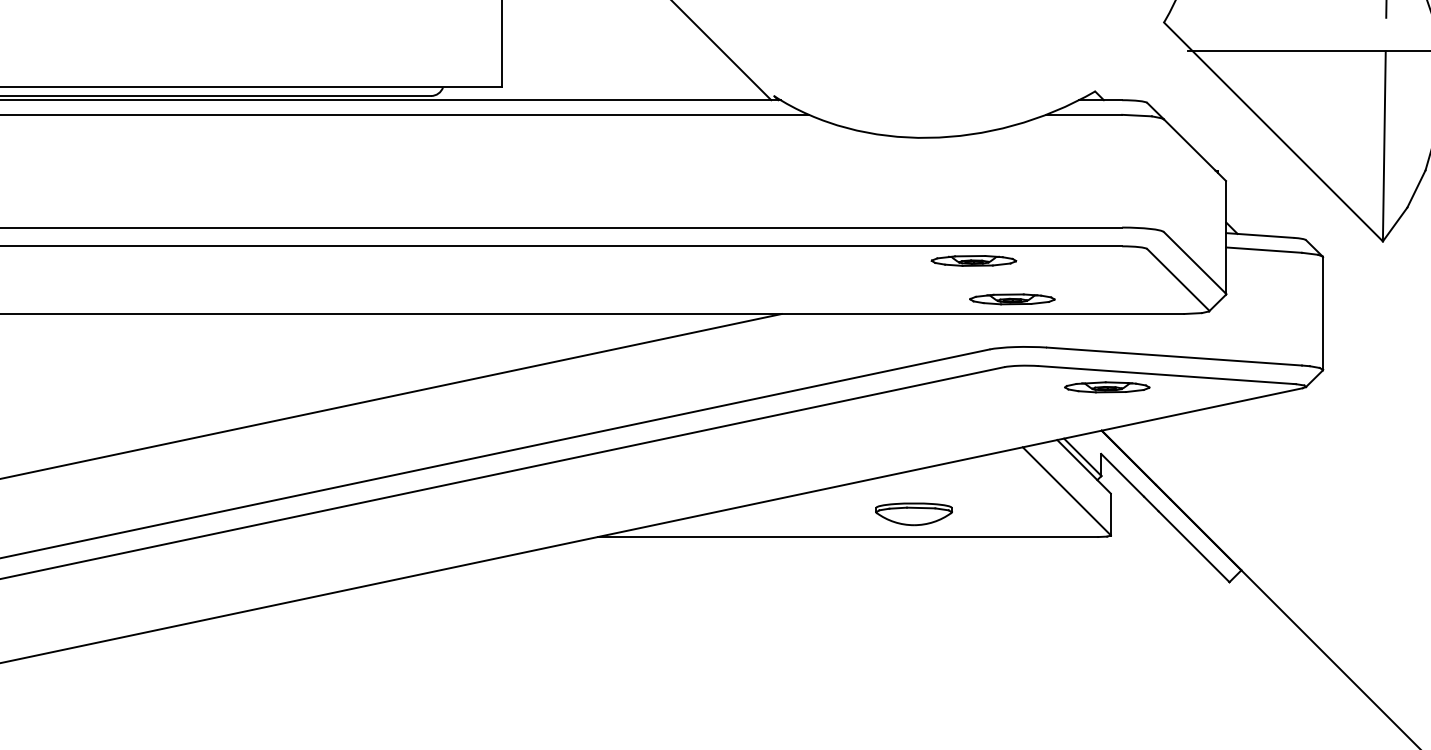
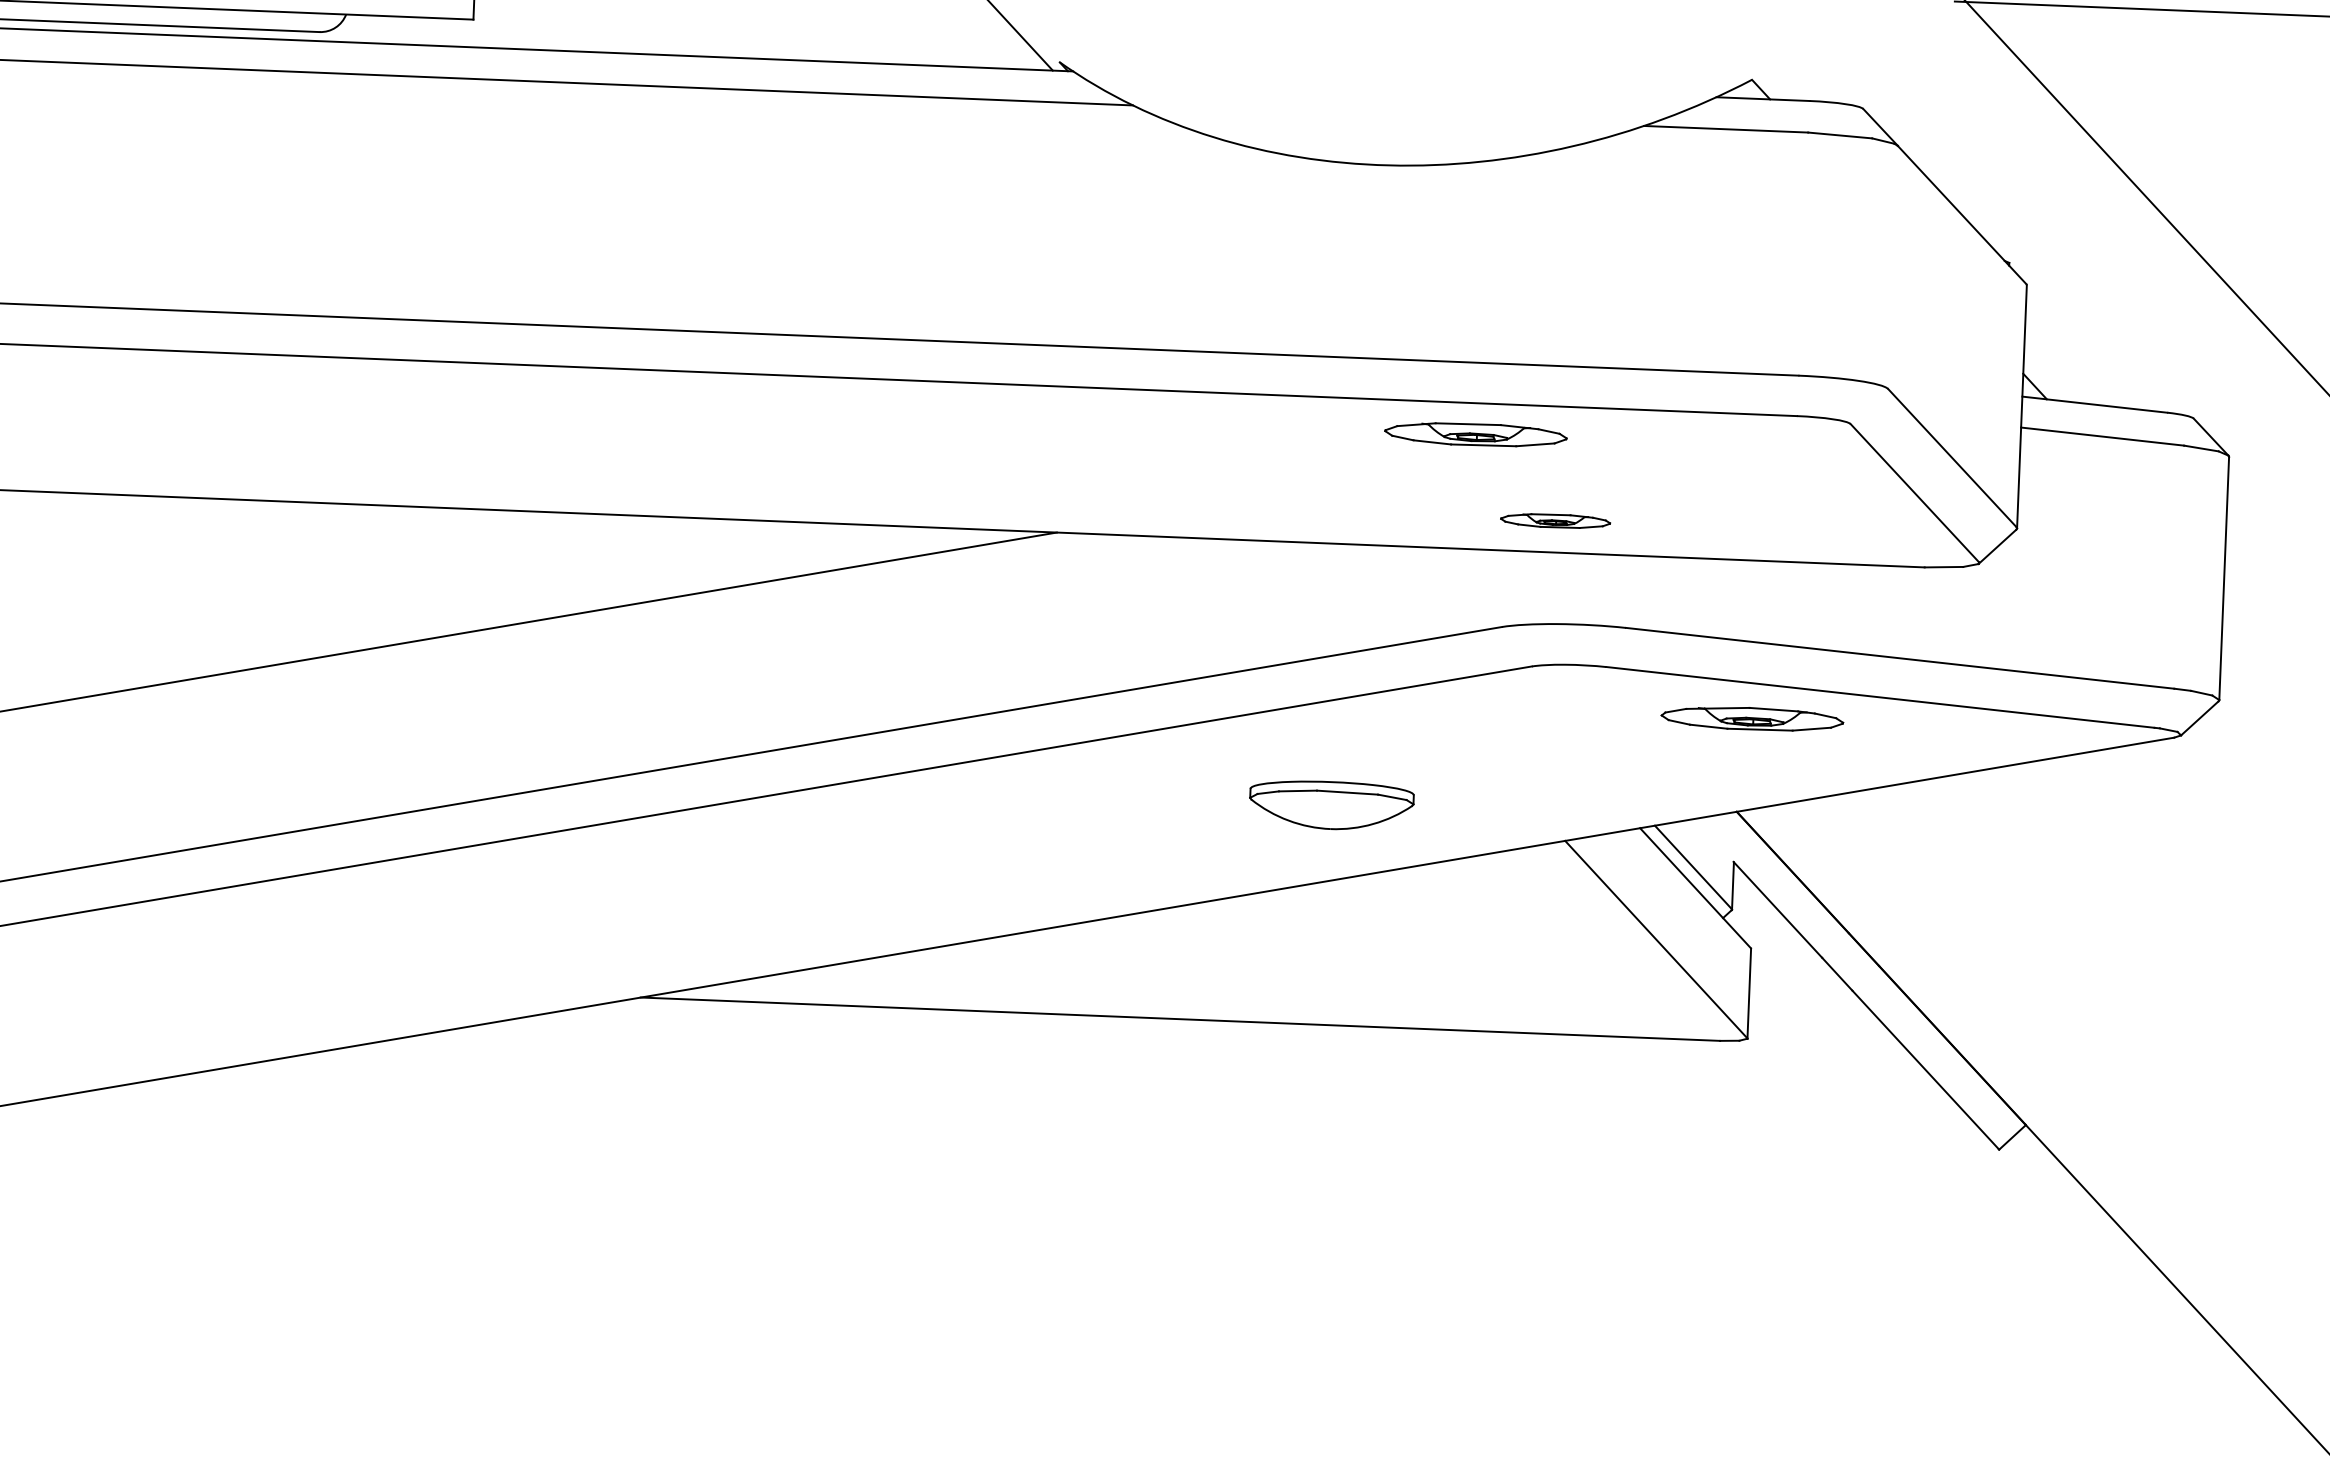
part: (1012, 299) -> (1555, 521), size x0.6
part: (913, 514) -> (1330, 805), moved

